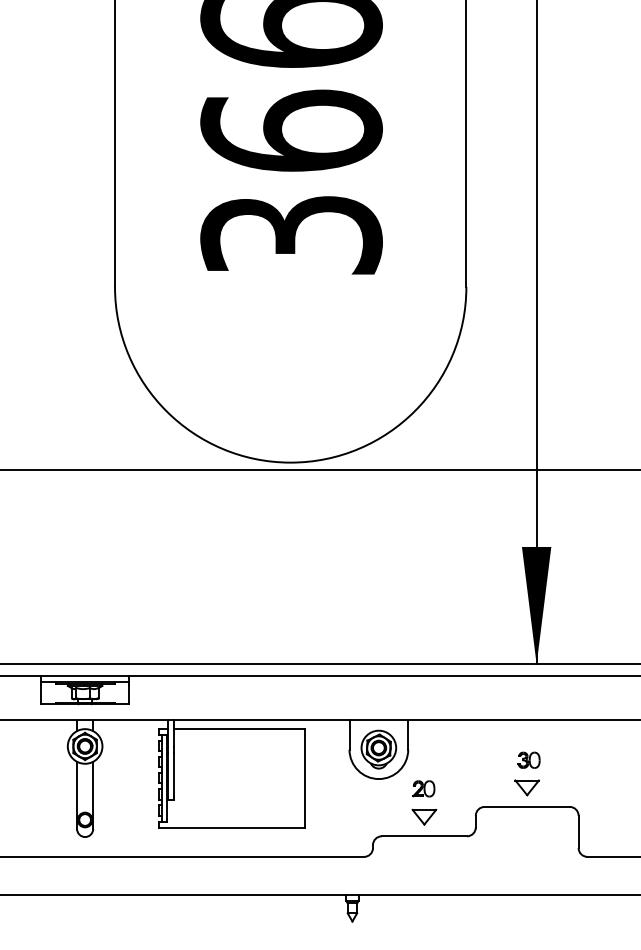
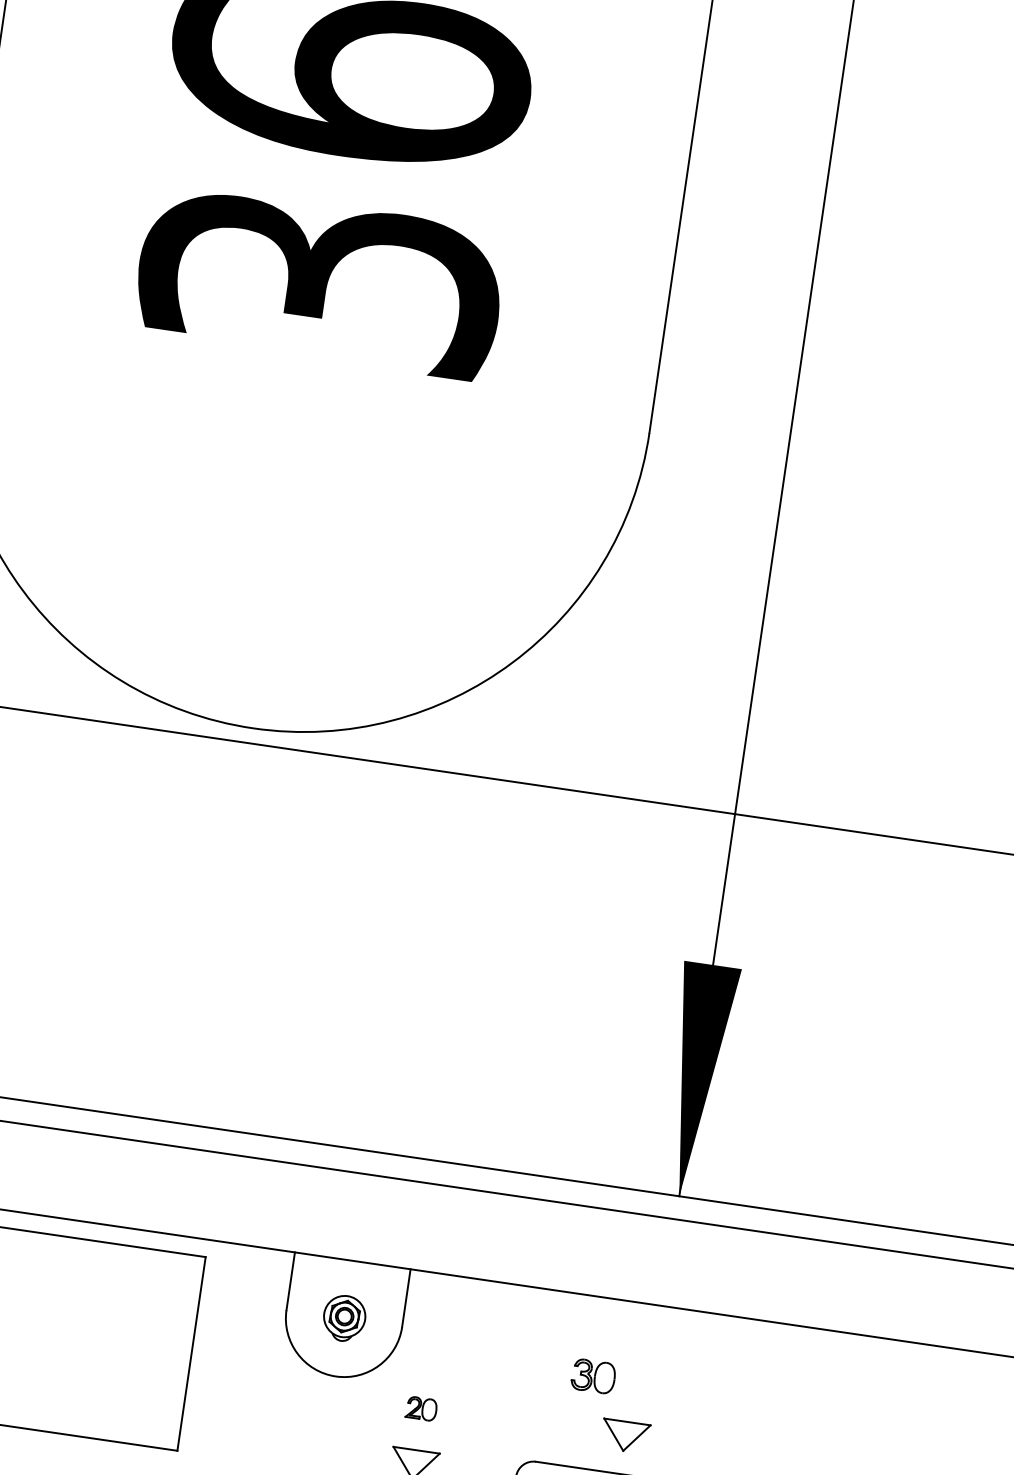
part: (378, 749) -> (343, 1318), size x0.6
part: (528, 759) -> (592, 1374), moved
part: (423, 788) -> (421, 1407), size x0.7

